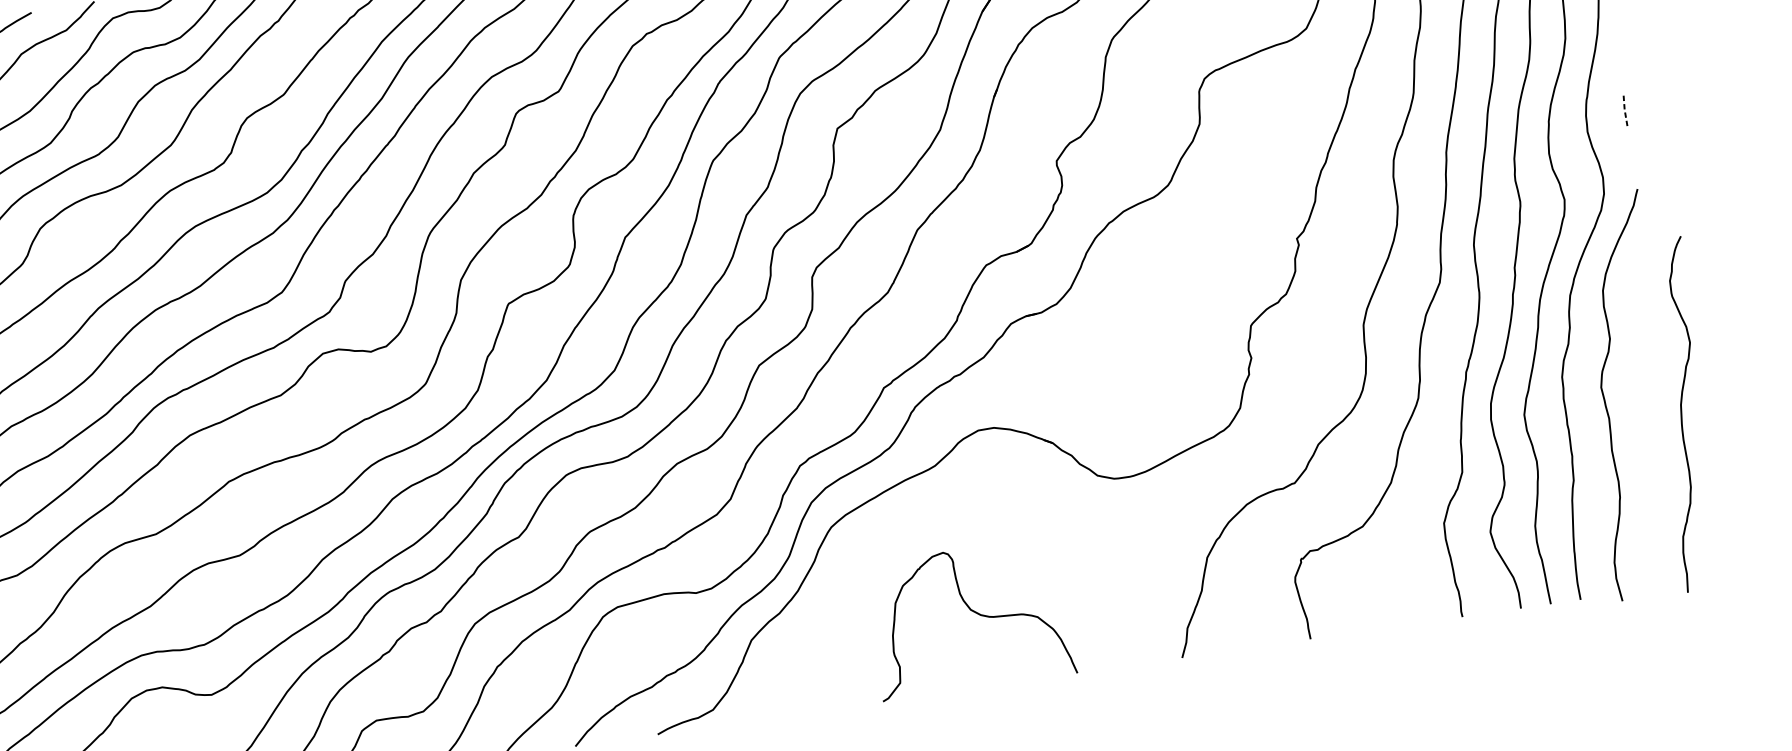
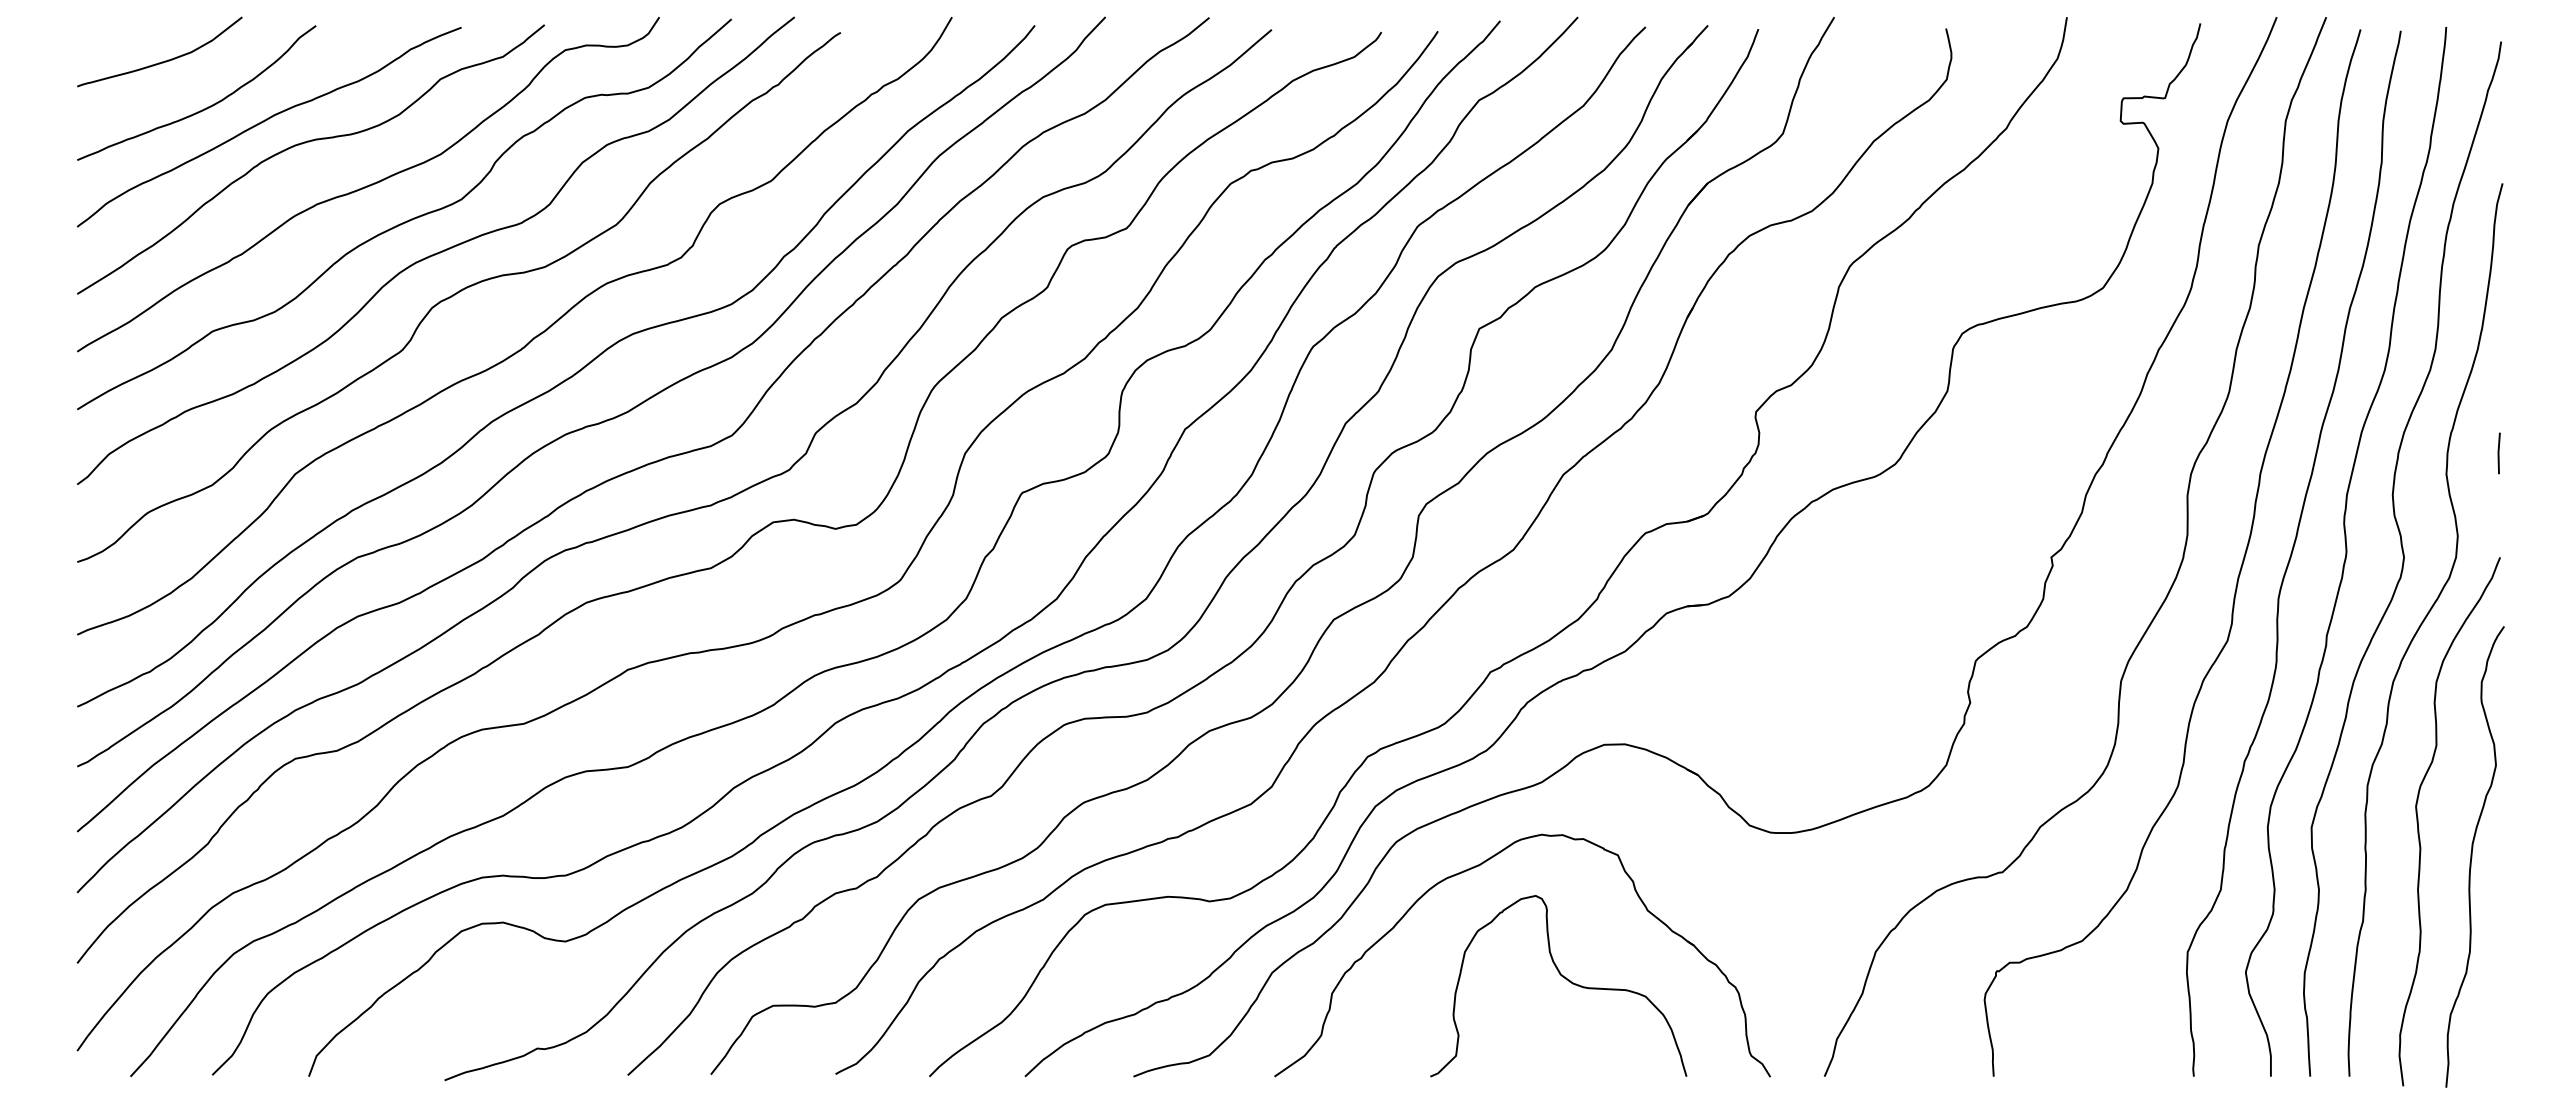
line: (1624, 109) -> (2498, 452), dashed -> solid
curve: (1682, 414) -> (2472, 856), moved
part: (896, 536) -> (1478, 866), added

